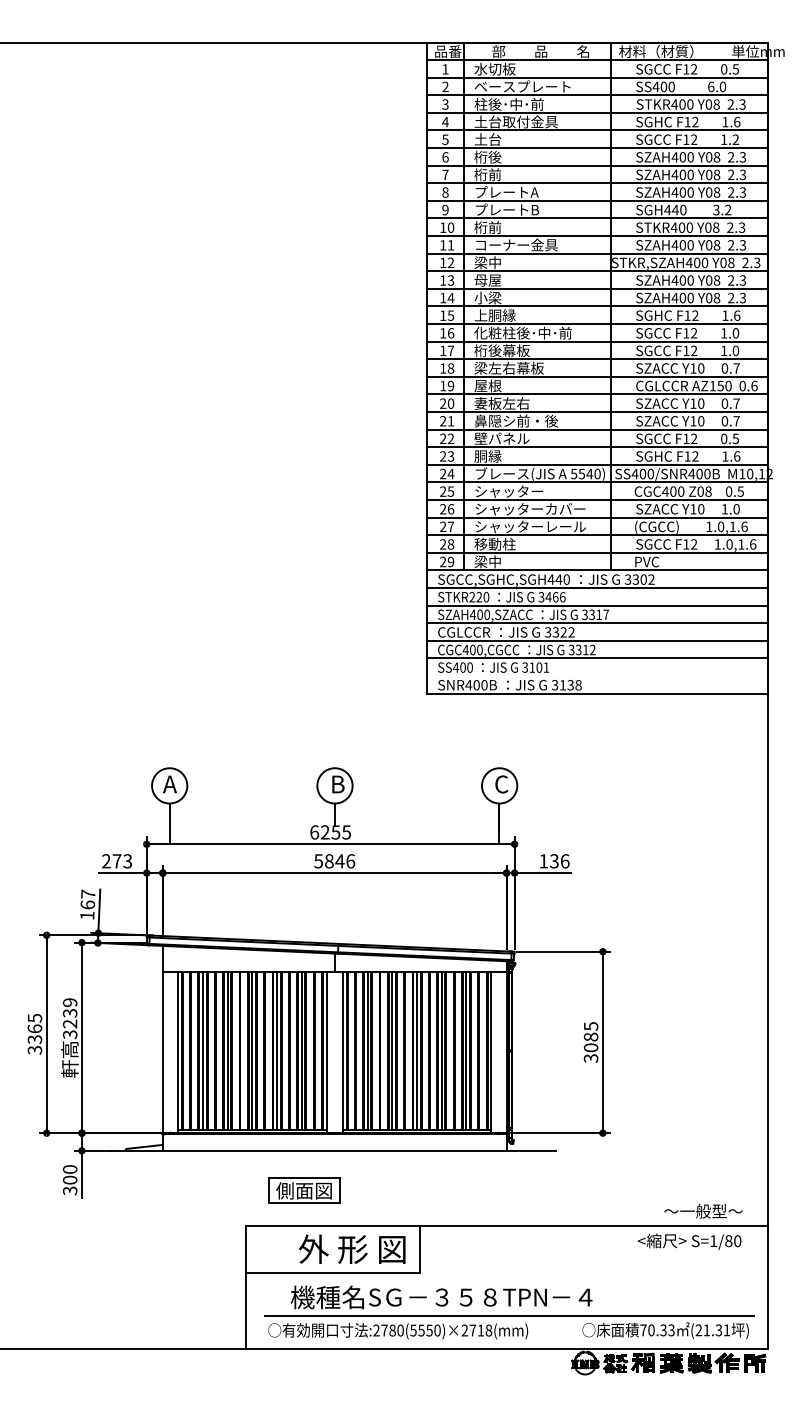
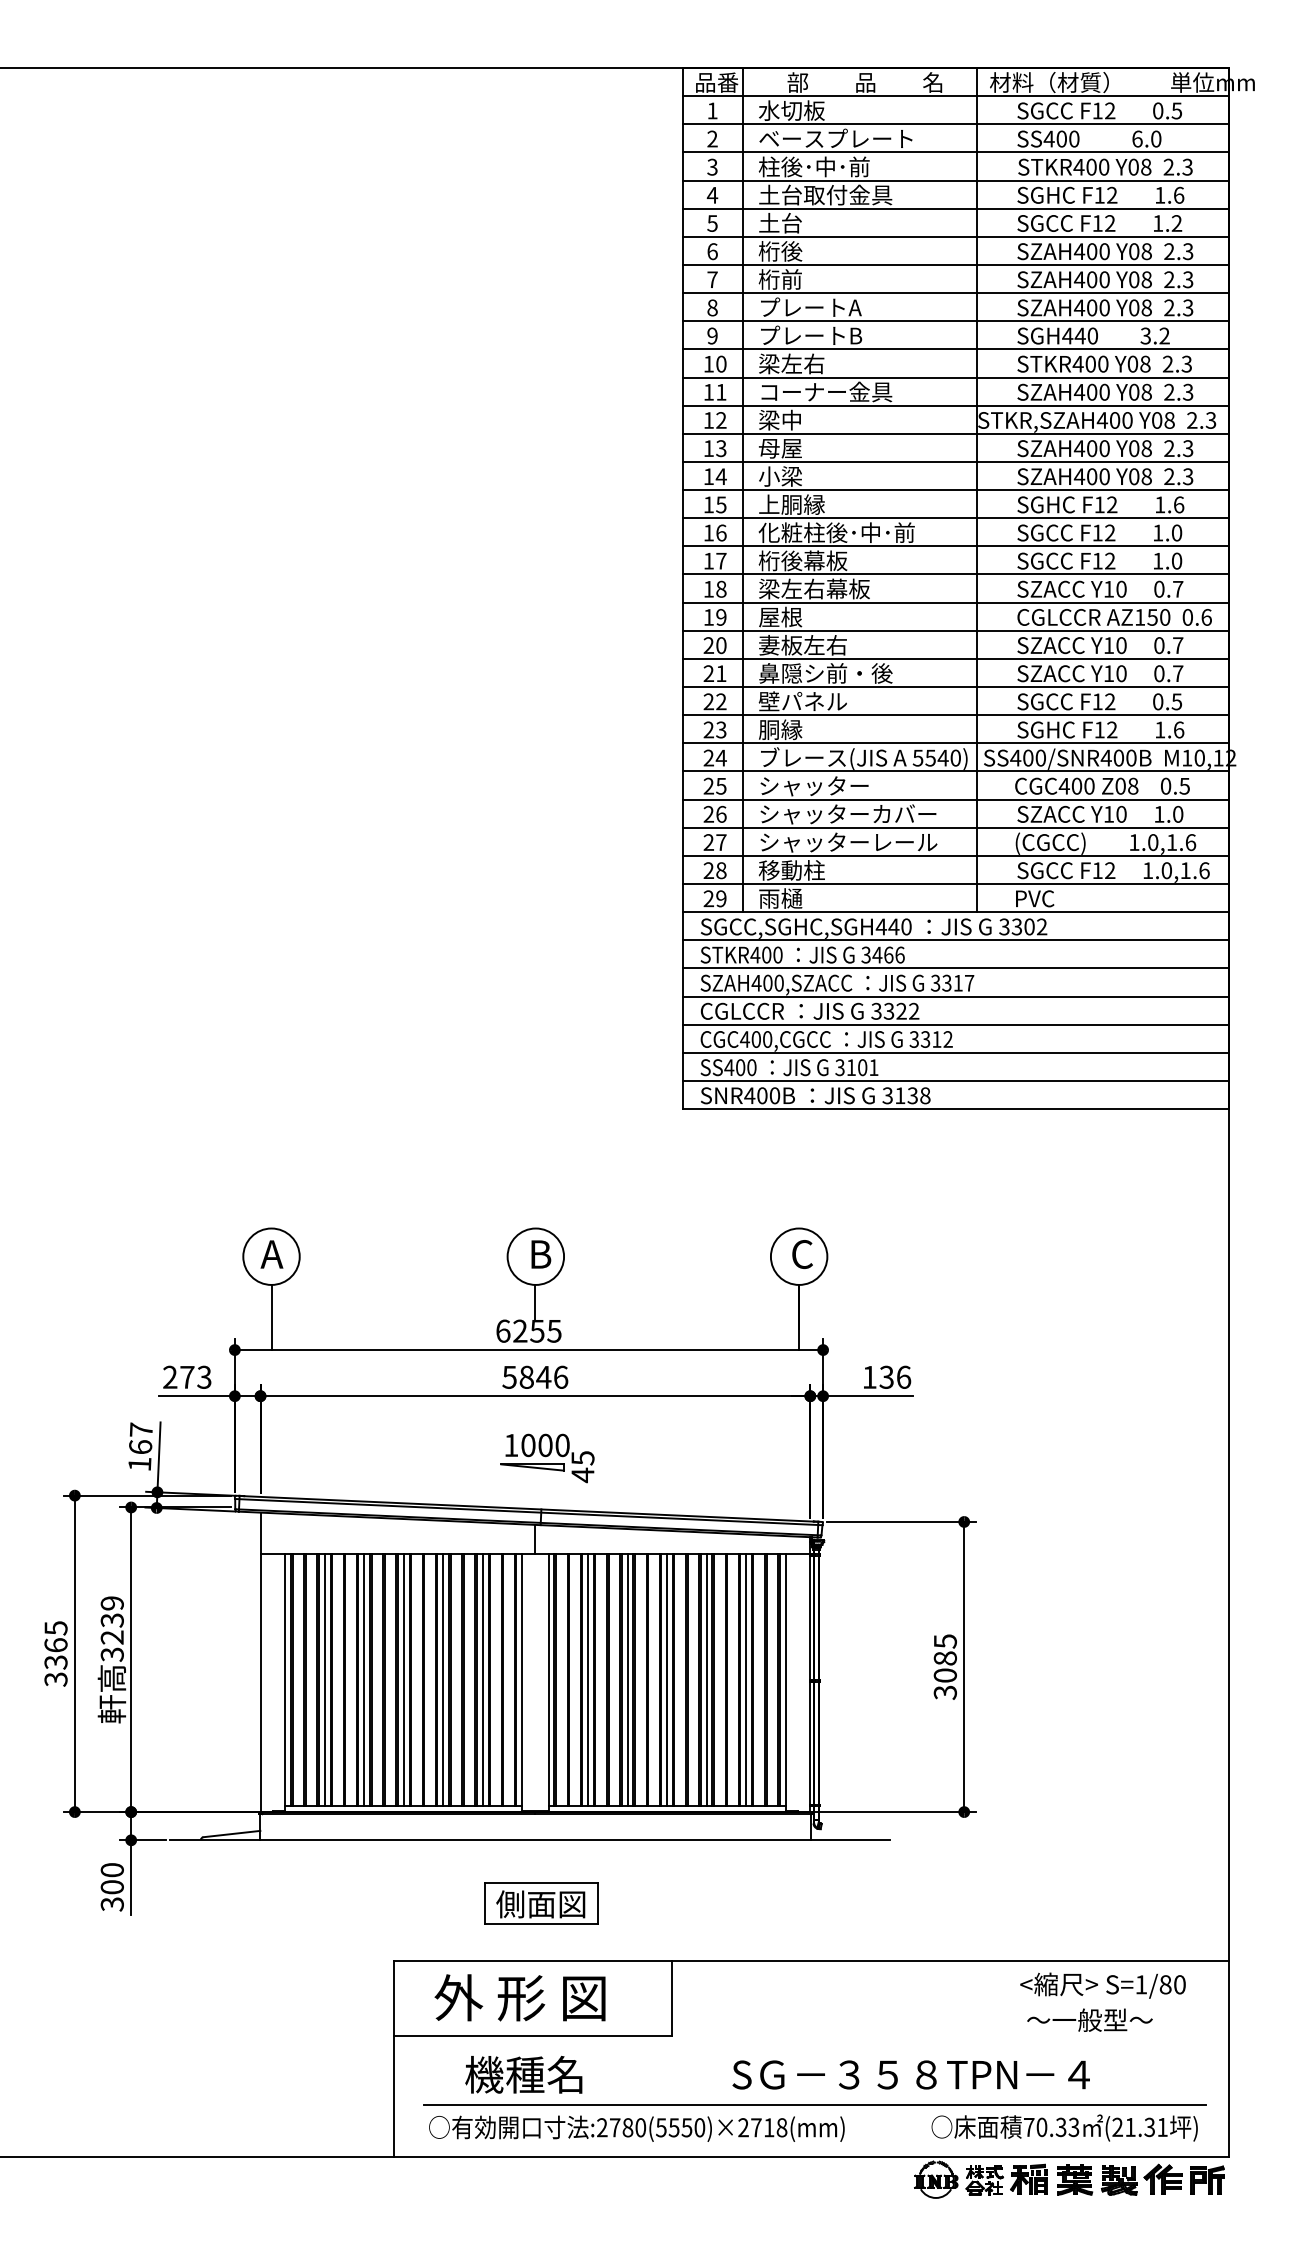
text: (494, 227) -> (790, 363), 桁前 -> 梁左右
text: (487, 561) -> (779, 897), 梁中 -> 雨樋
text: (475, 597) -> (760, 955), STKR220 -> STKR400
line: (597, 675) -> (955, 1080), added
part: (341, 911) -> (546, 1457), added
part: (304, 1190) -> (541, 1903), moved
text: (703, 1211) -> (1089, 2020), moved
text: (351, 1248) -> (519, 1996), moved
text: (480, 1297) -> (910, 2074), moved

